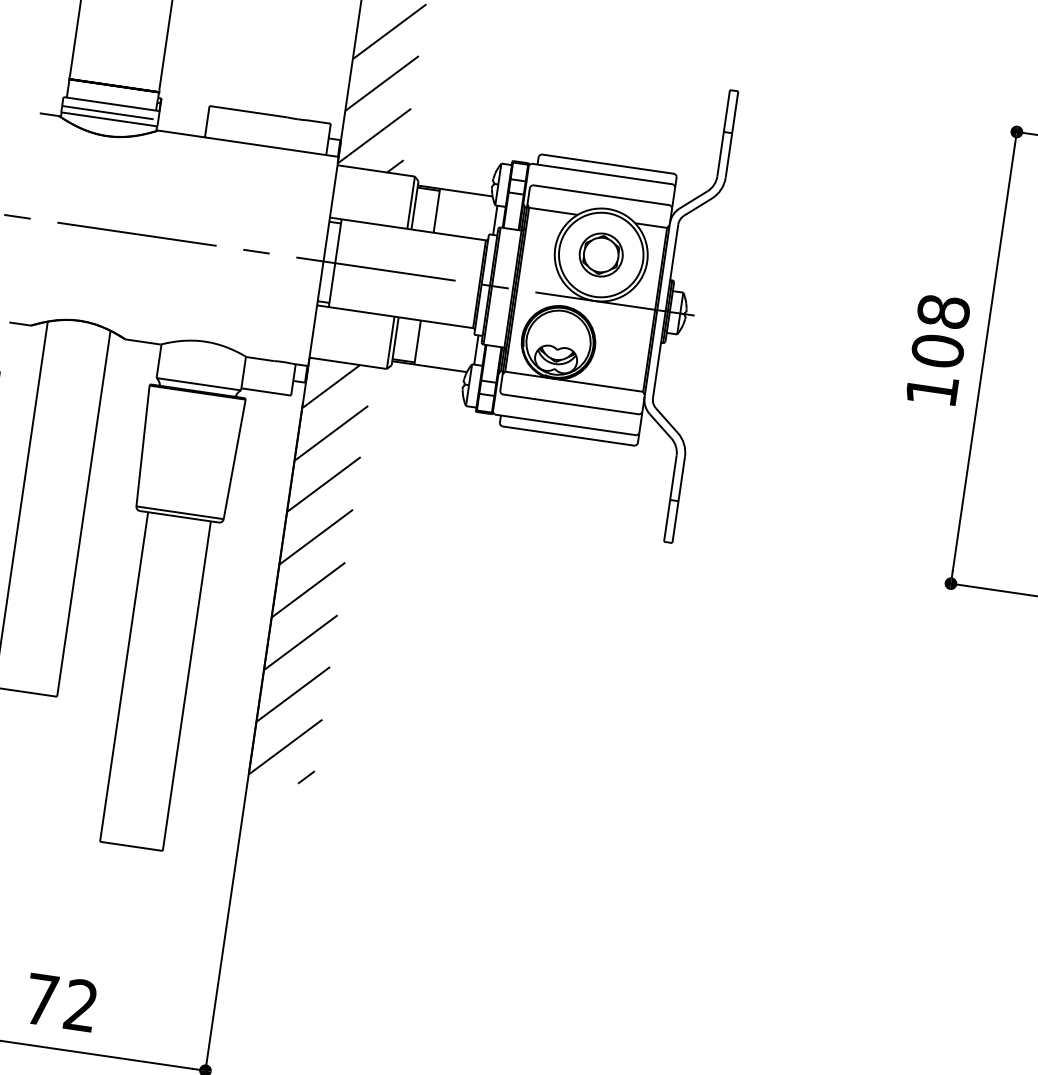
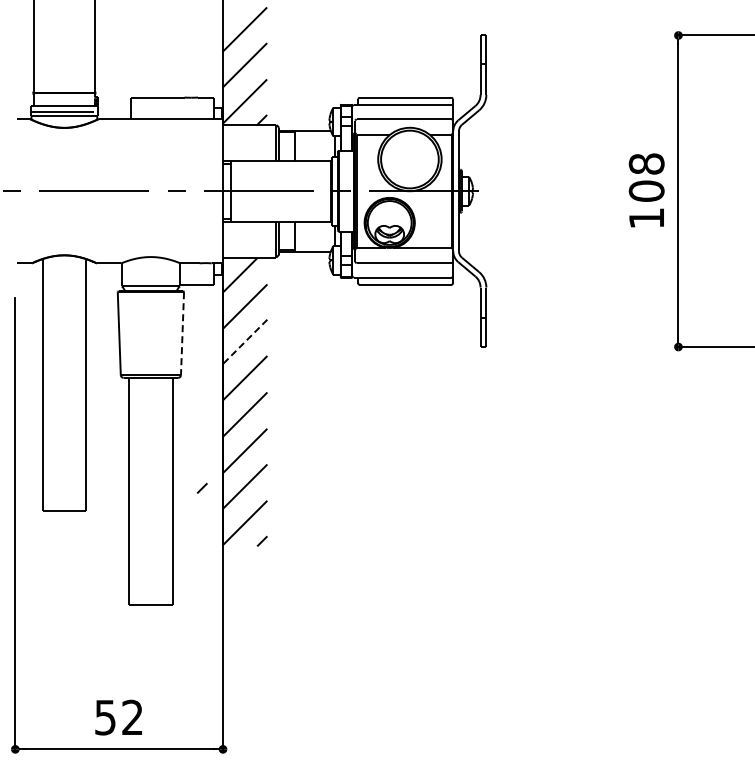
part: (600, 254) -> (409, 159), removed
line: (234, 460) -> (182, 334), solid -> dashed
line: (322, 485) -> (244, 342), solid -> dashed
line: (229, 686) -> (201, 487), added
text: (41, 999) -> (105, 717), 72 -> 52

